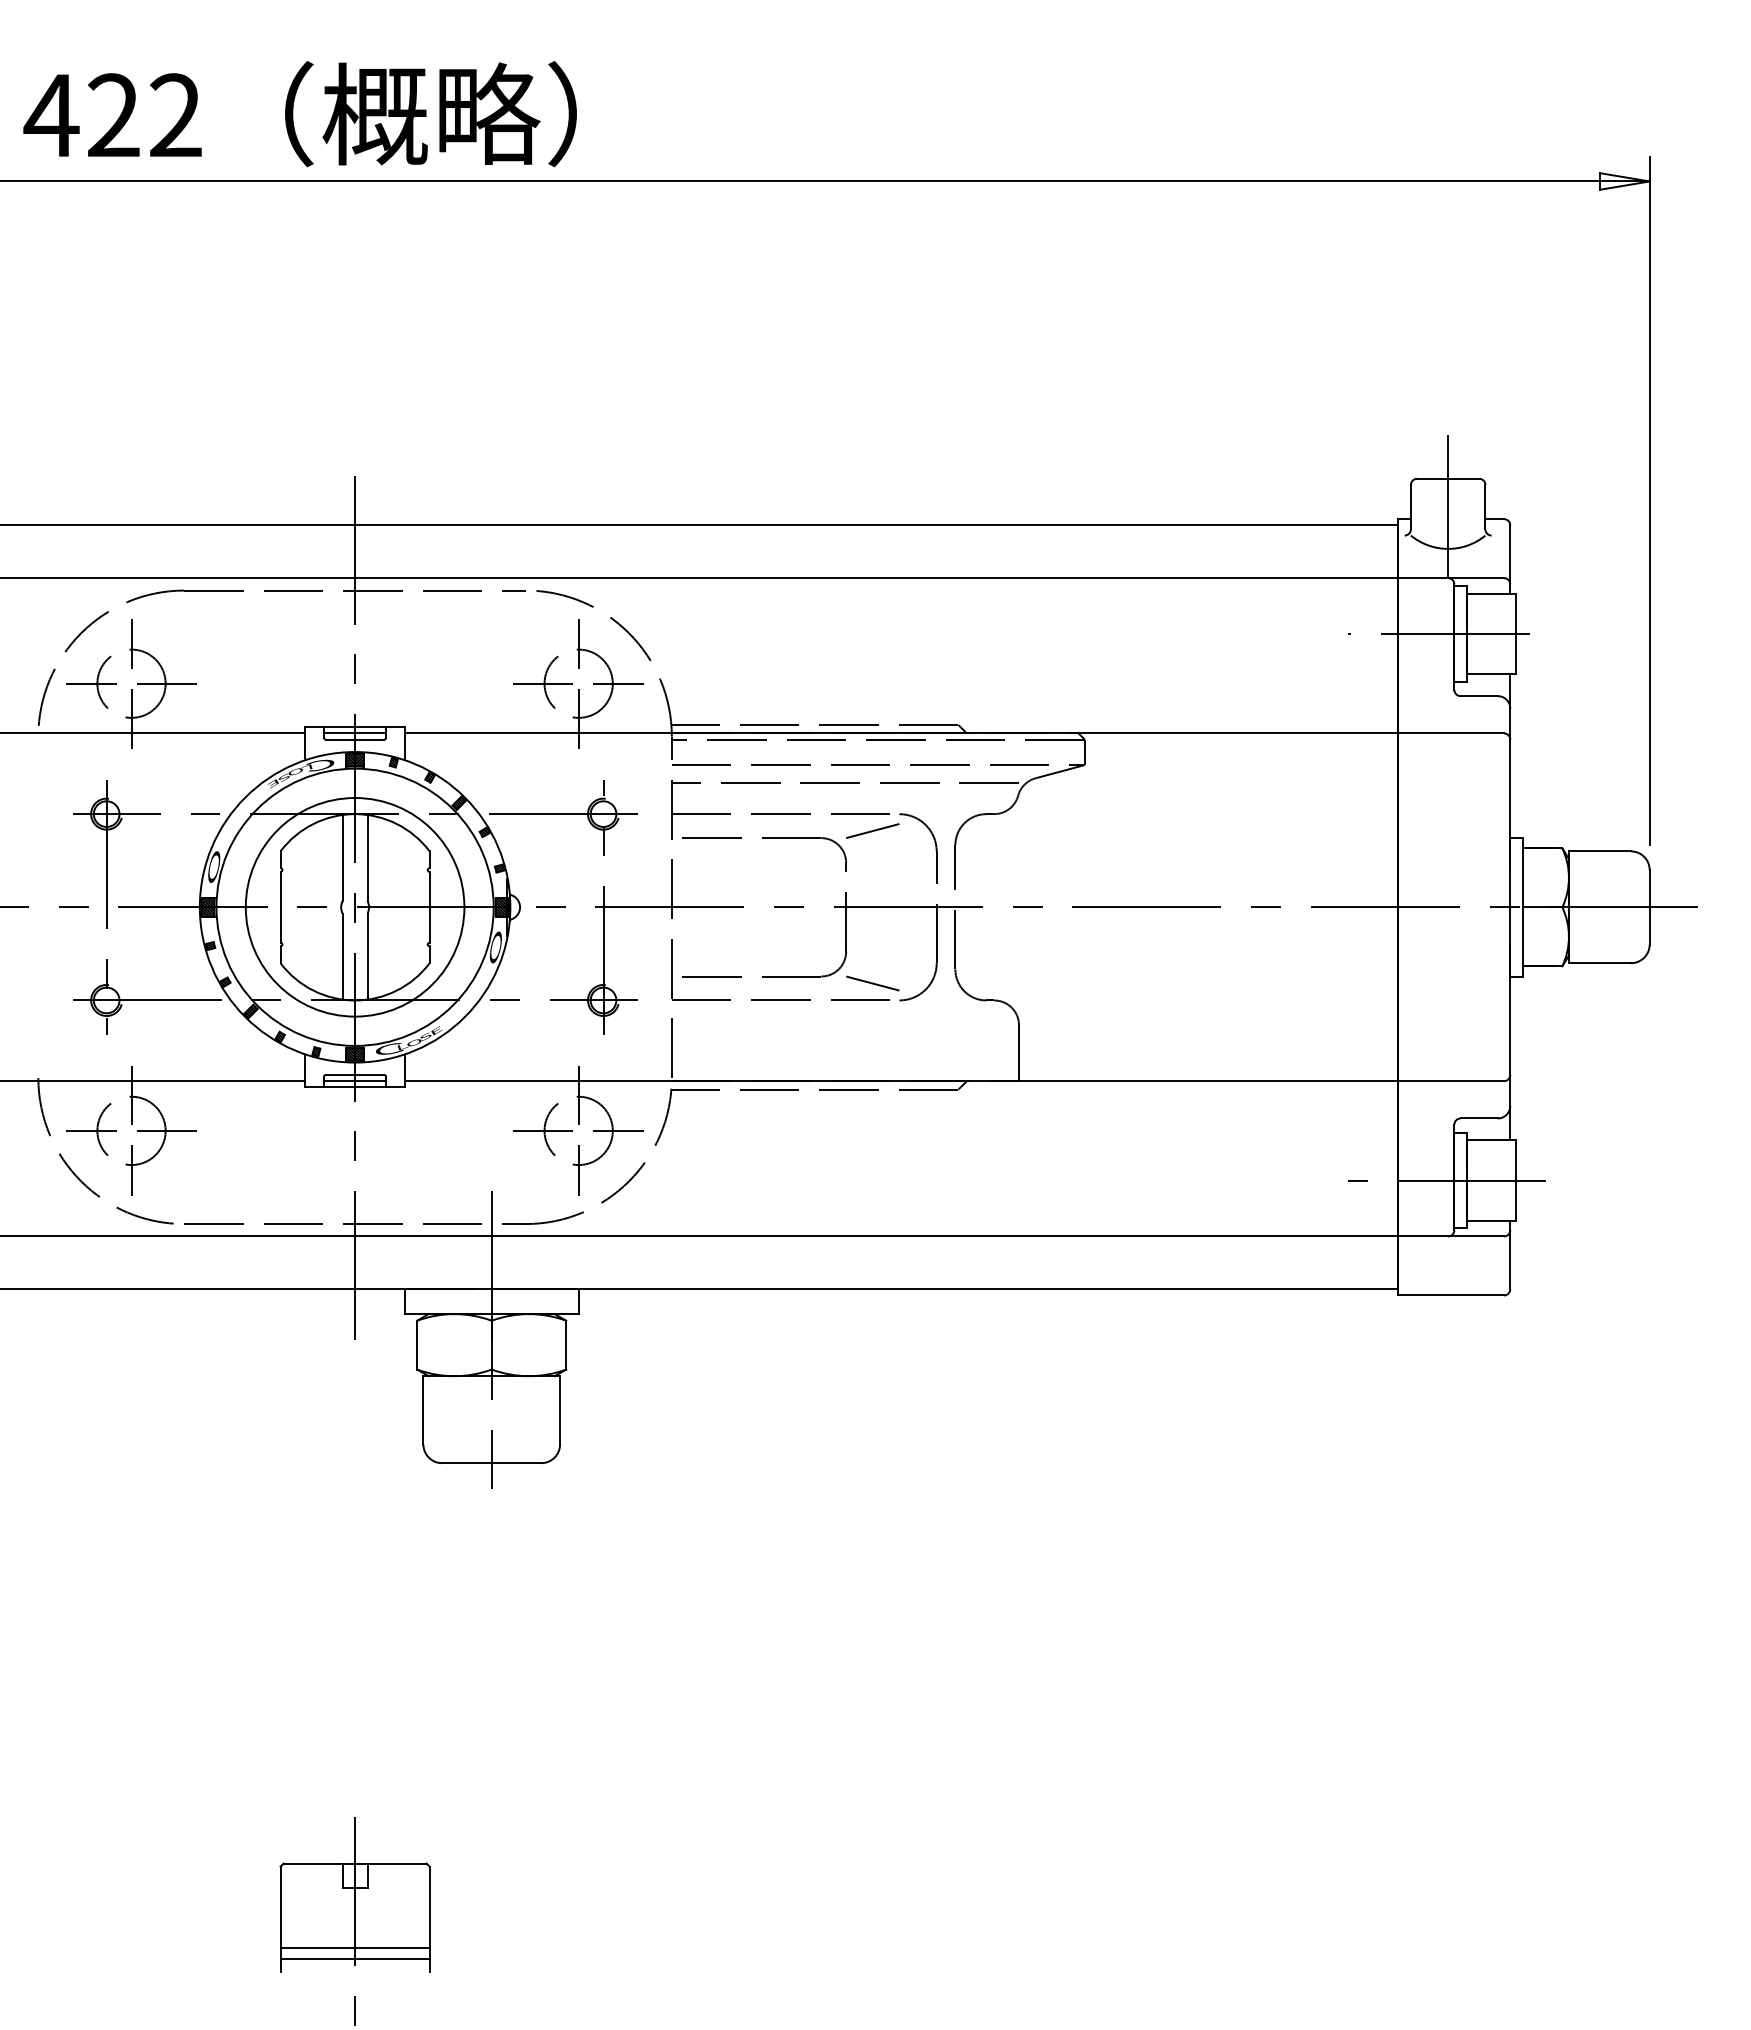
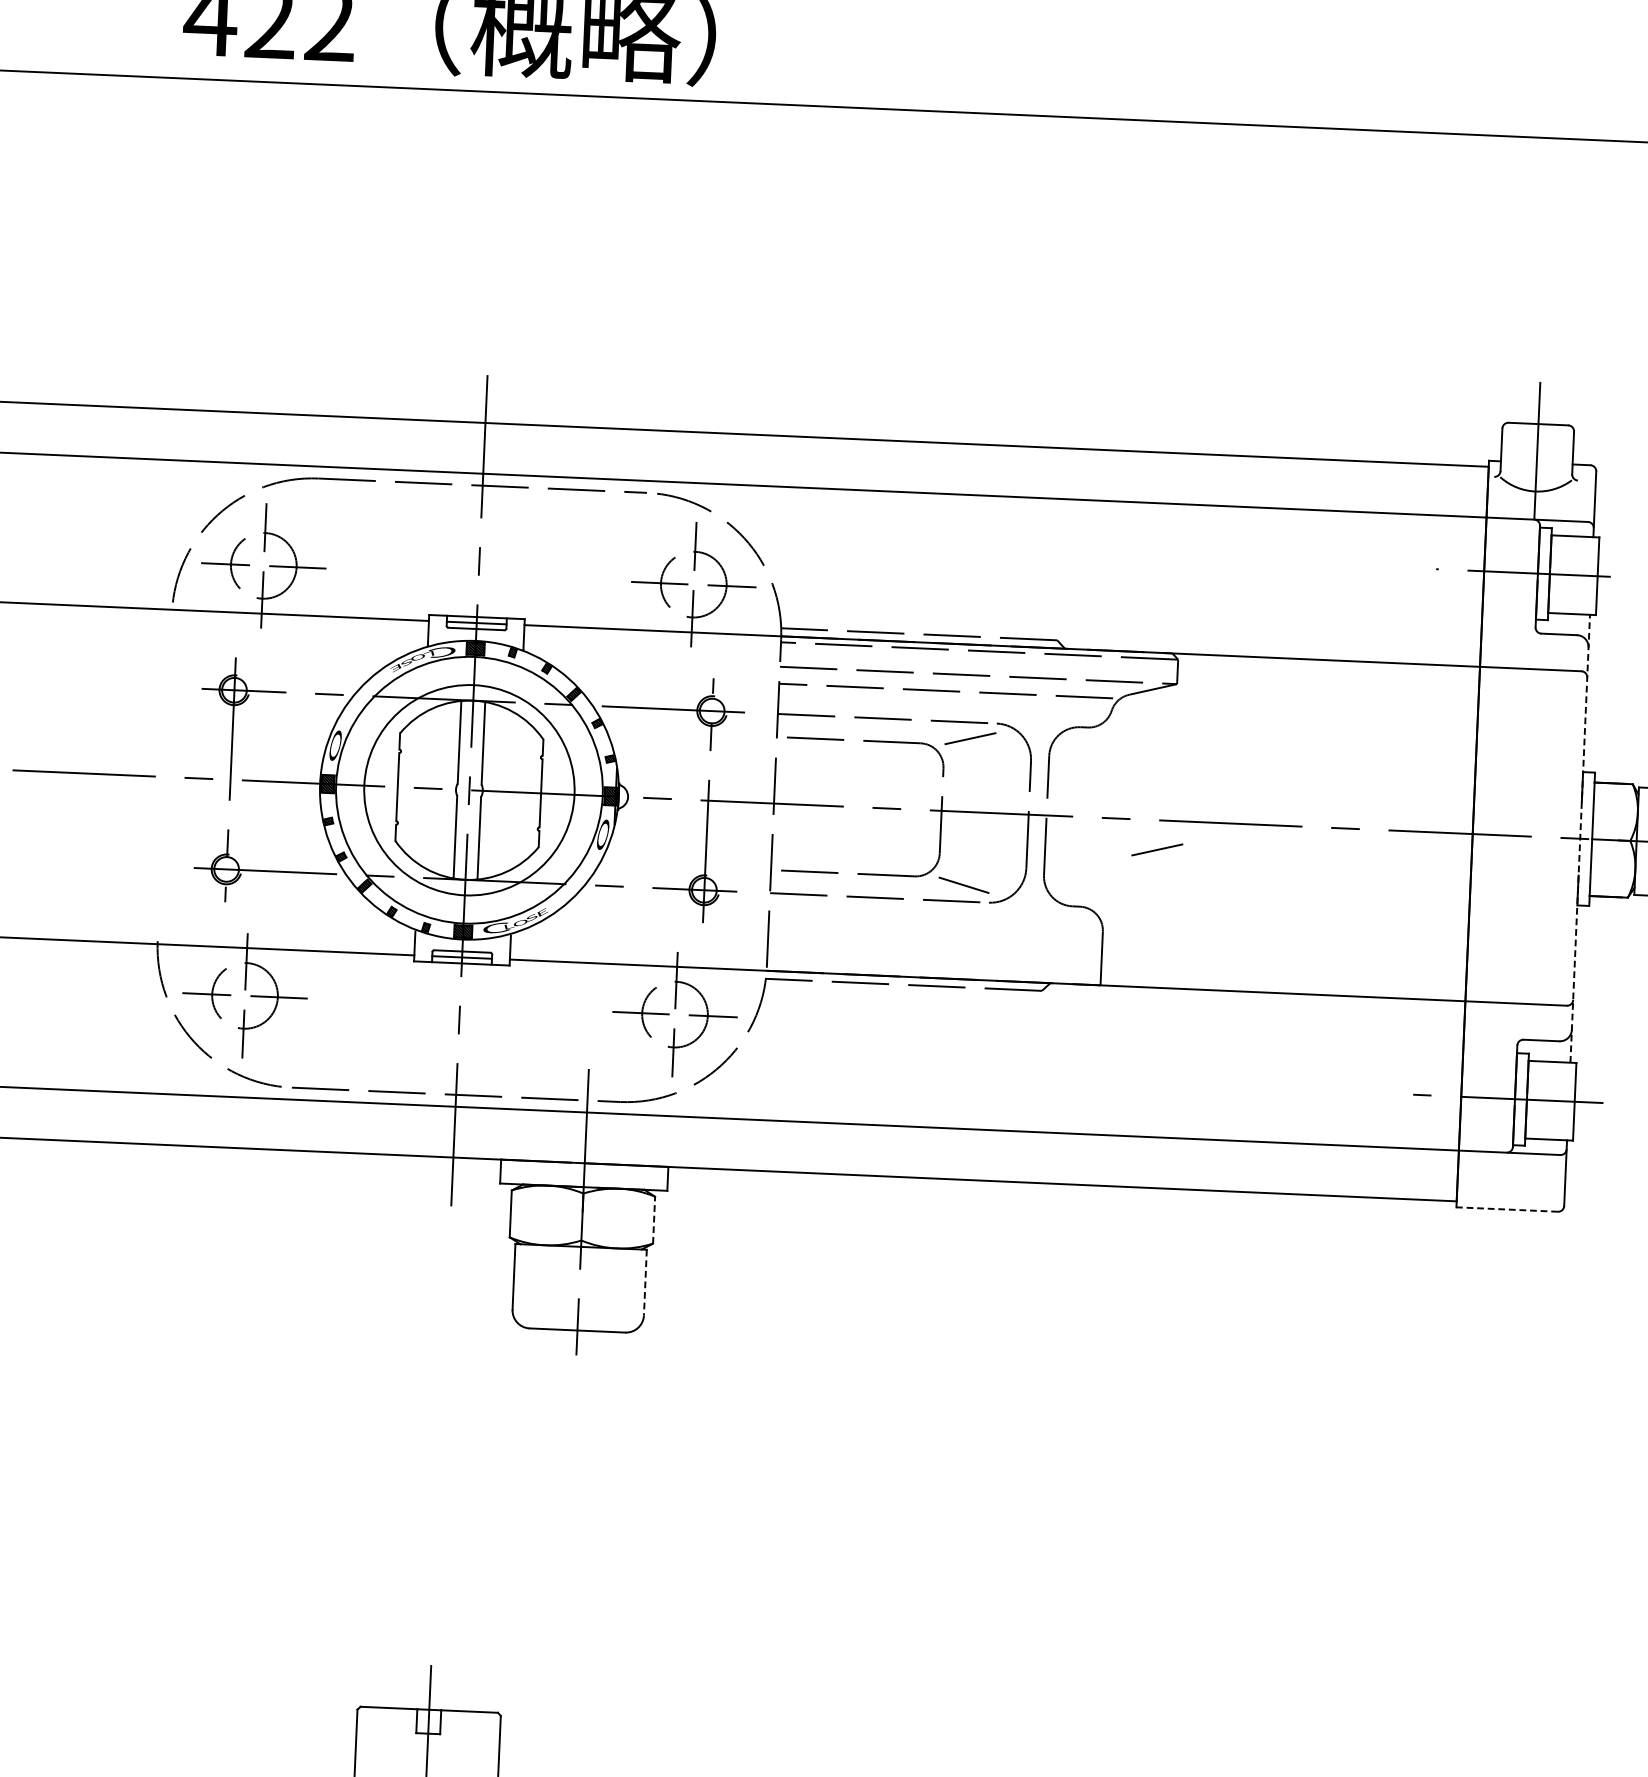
line: (1510, 907) -> (1580, 838), solid -> dashed
line: (1071, 937) -> (1157, 849), added
line: (1451, 1295) -> (1507, 1209), solid -> dashed
line: (566, 1344) -> (654, 1219), solid -> dashed
line: (560, 1410) -> (645, 1282), solid -> dashed

